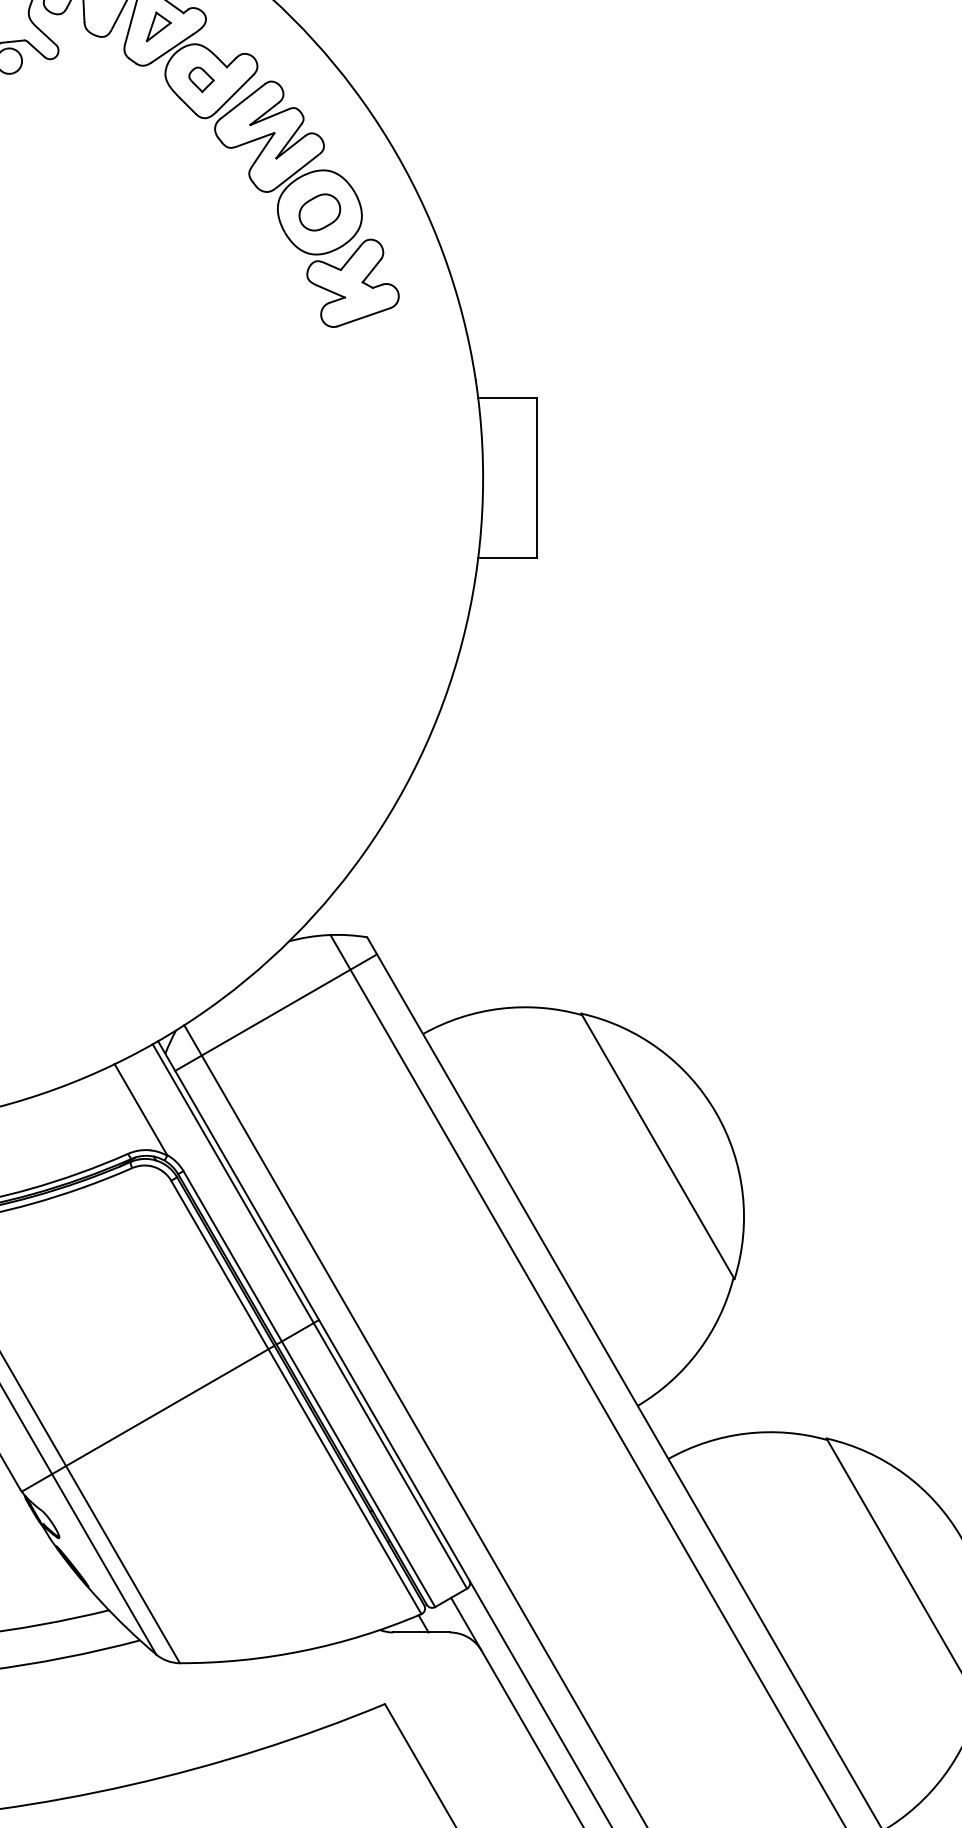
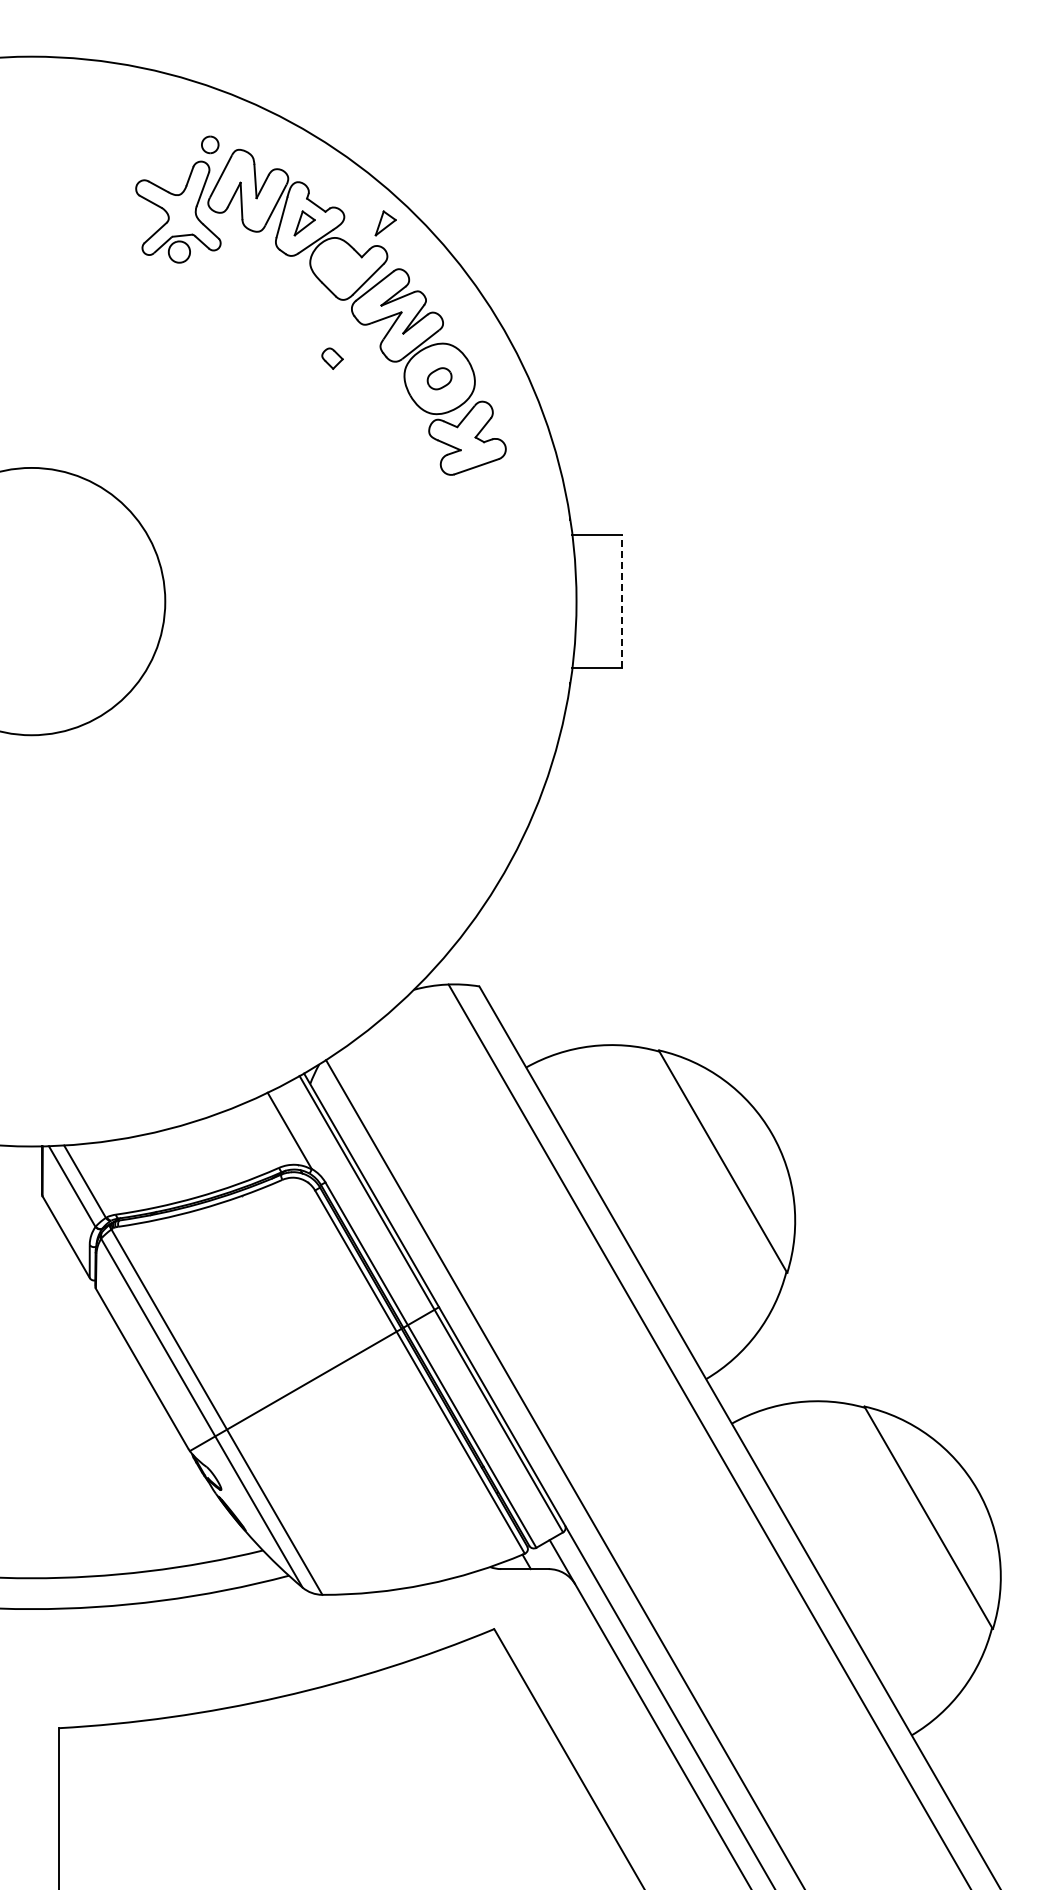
part: (255, 27) -> (385, 223), added
part: (201, 79) -> (332, 358), moved
part: (319, 211) -> (439, 378), size x0.7
line: (536, 478) -> (621, 601), solid -> dashed
line: (275, 1012) -> (402, 1049), removed

